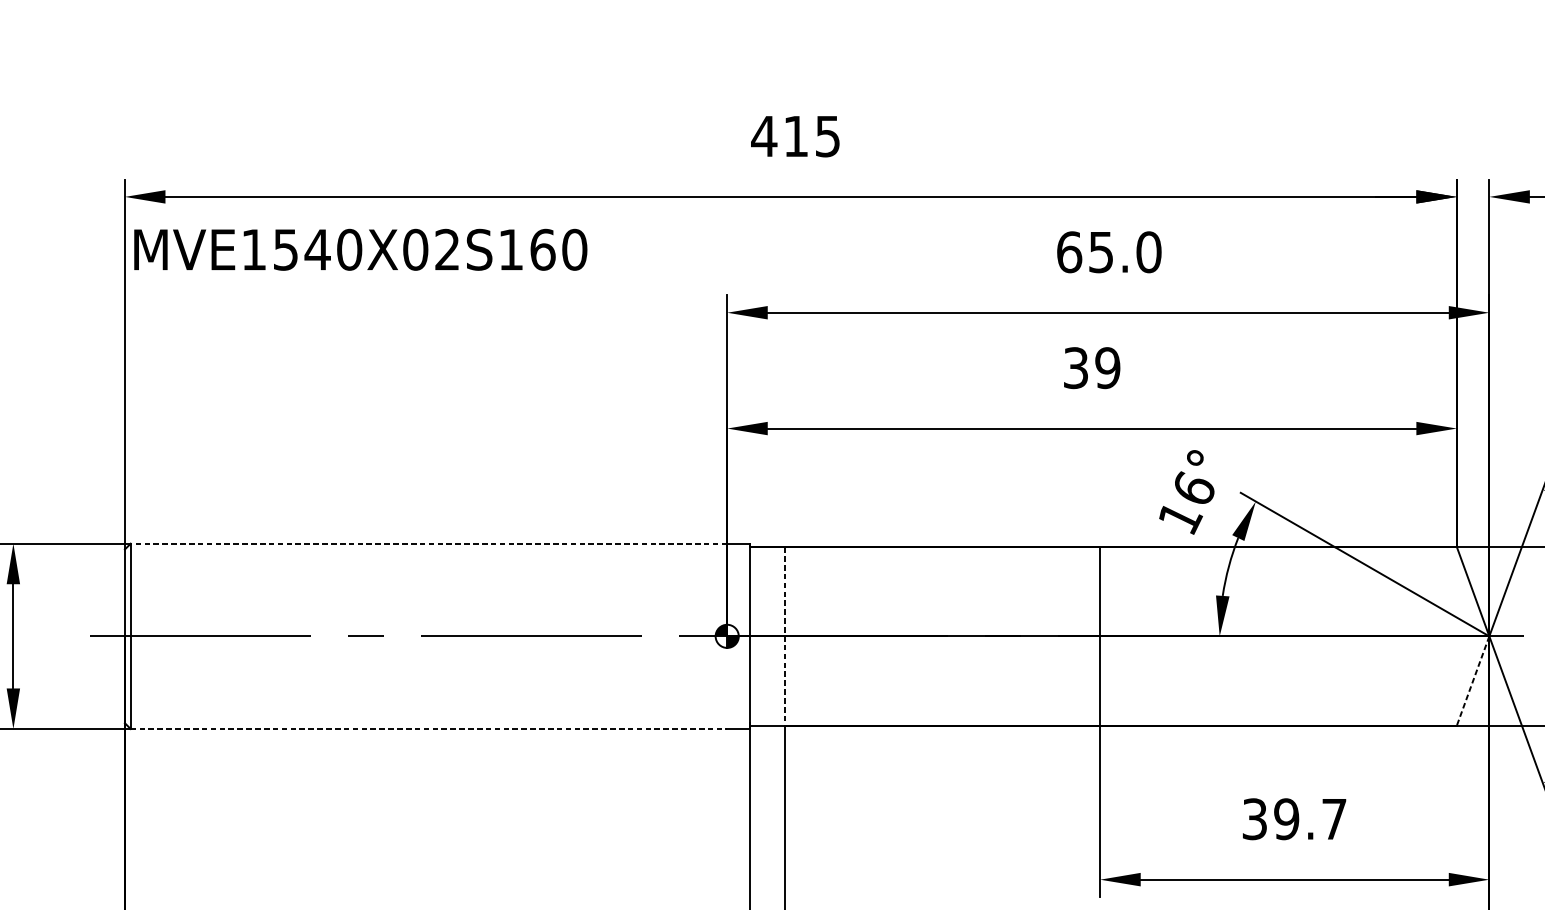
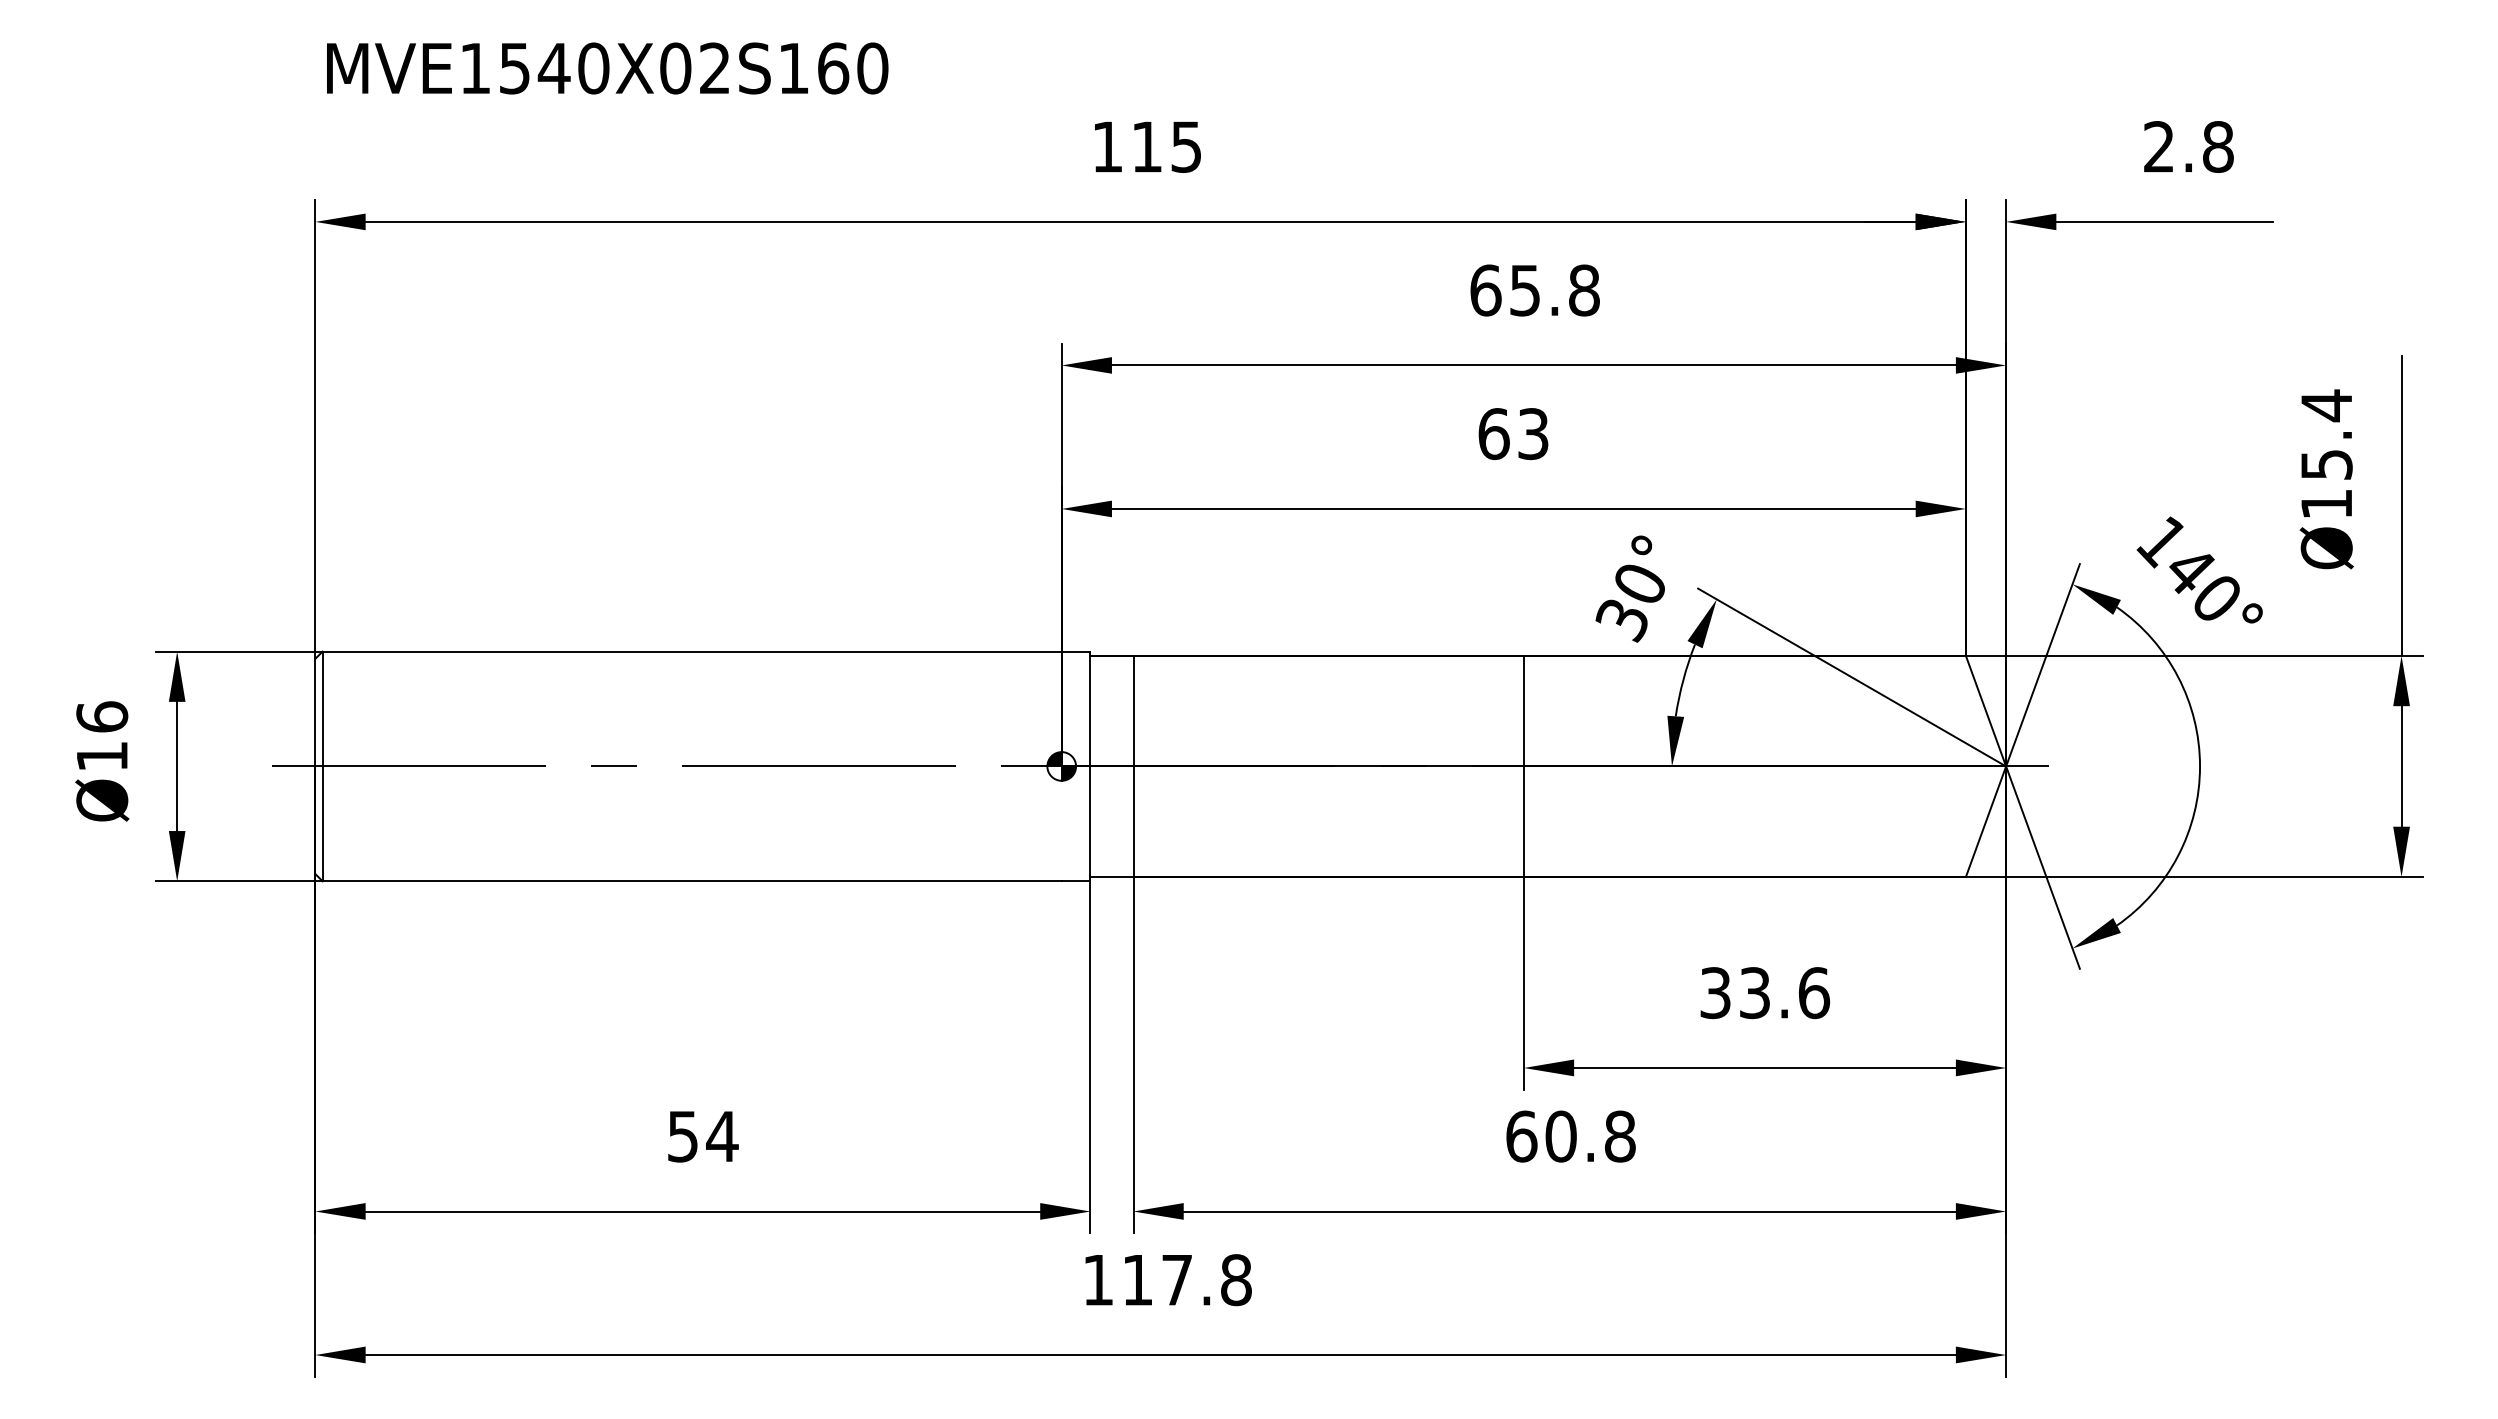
text: (764, 136) -> (1107, 146), 415 -> 115
text: (360, 249) -> (607, 68), moved
text: (1149, 252) -> (1584, 290), 65.0 -> 65.8
text: (1091, 368) -> (1513, 434), 39 -> 63
text: (1186, 503) -> (1630, 601), 16° -> 30°
line: (429, 543) -> (692, 651), dashed -> solid
line: (785, 636) -> (1133, 766), dashed -> solid
line: (1473, 680) -> (1986, 821), dashed -> solid
line: (429, 729) -> (692, 881), dashed -> solid
text: (1310, 819) -> (1784, 993), 39.7 -> 33.6

